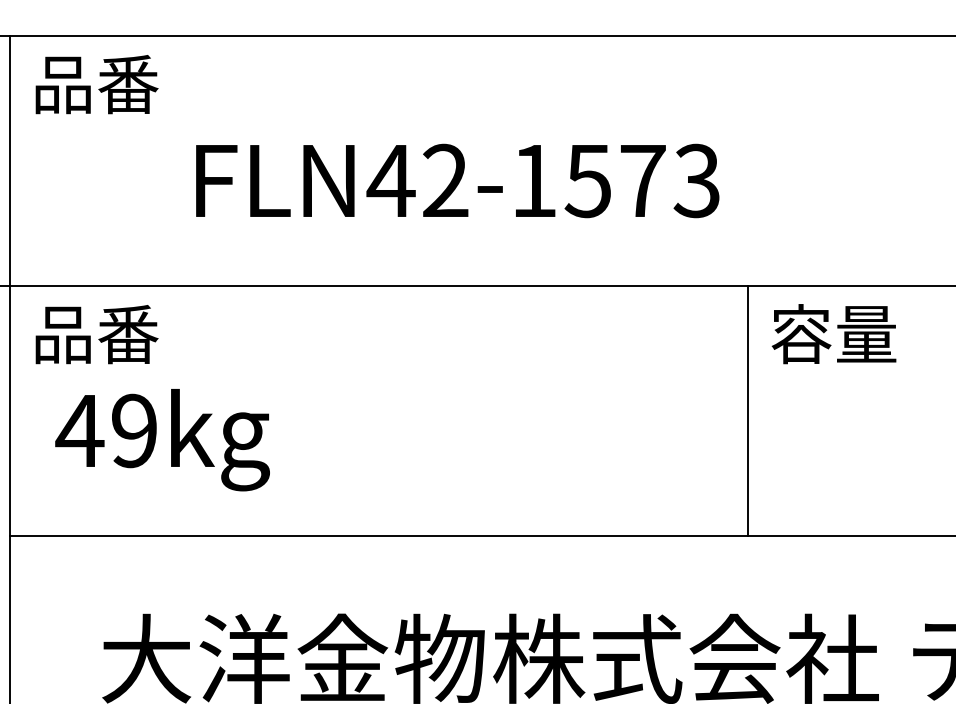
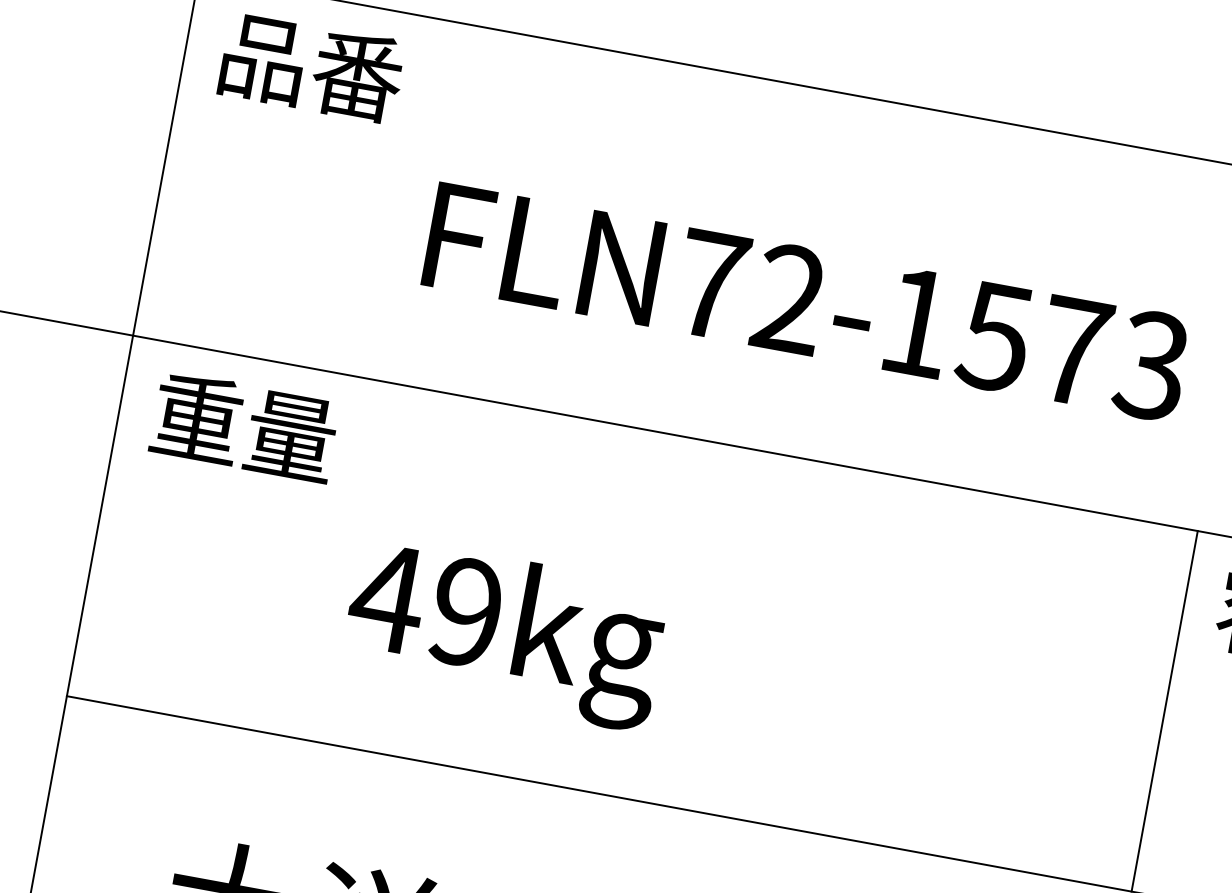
text: (390, 180) -> (710, 283), FLN42-1573 -> FLN72-1573
text: (95, 334) -> (243, 427), 品番 -> 重量
text: (162, 440) -> (504, 633), moved

